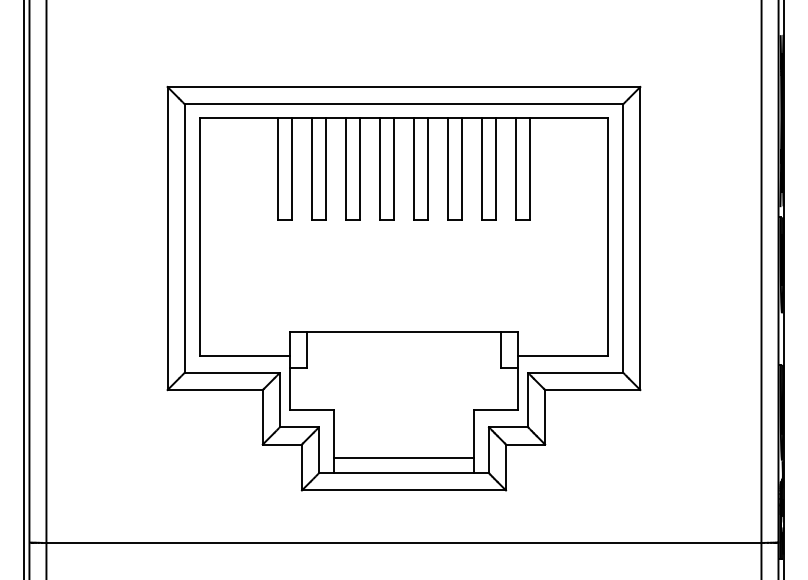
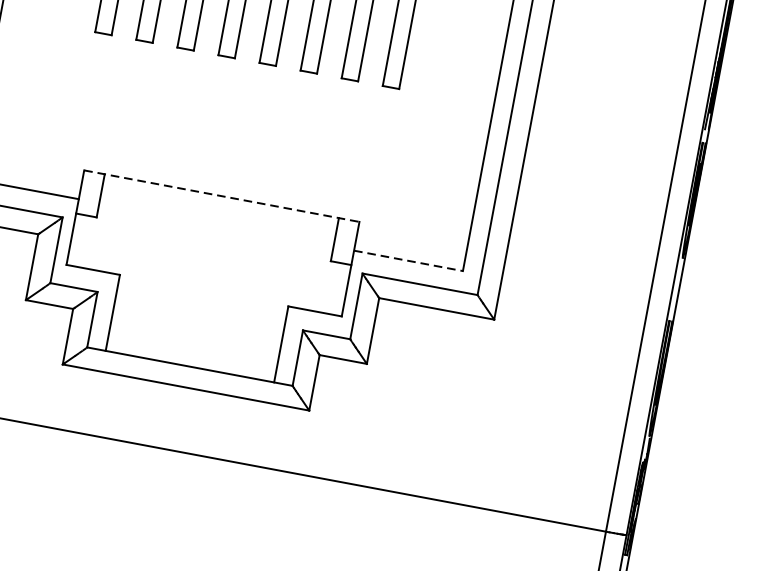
line: (403, 332) -> (221, 196), solid -> dashed
line: (563, 355) -> (409, 260), solid -> dashed
line: (403, 457) -> (192, 347), removed

